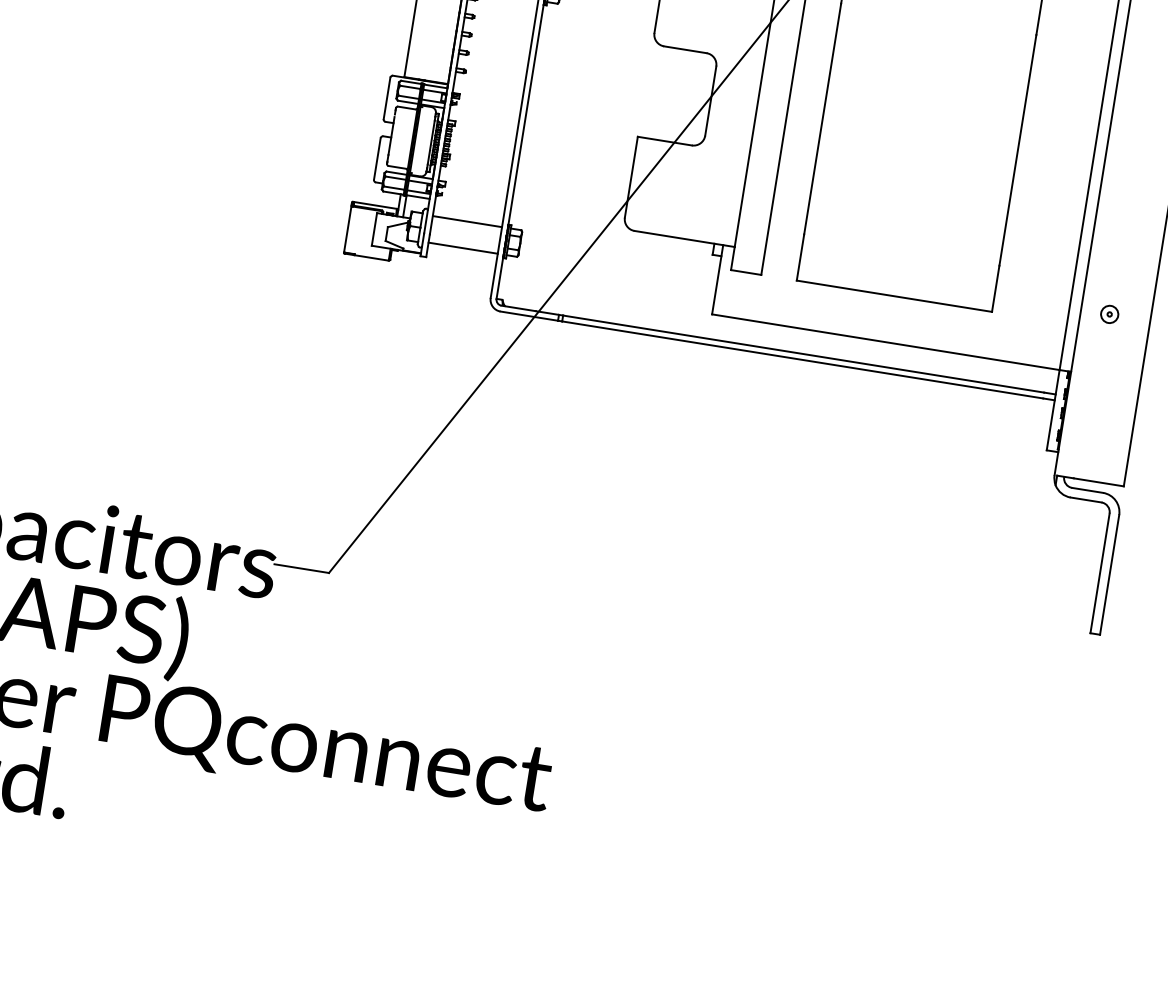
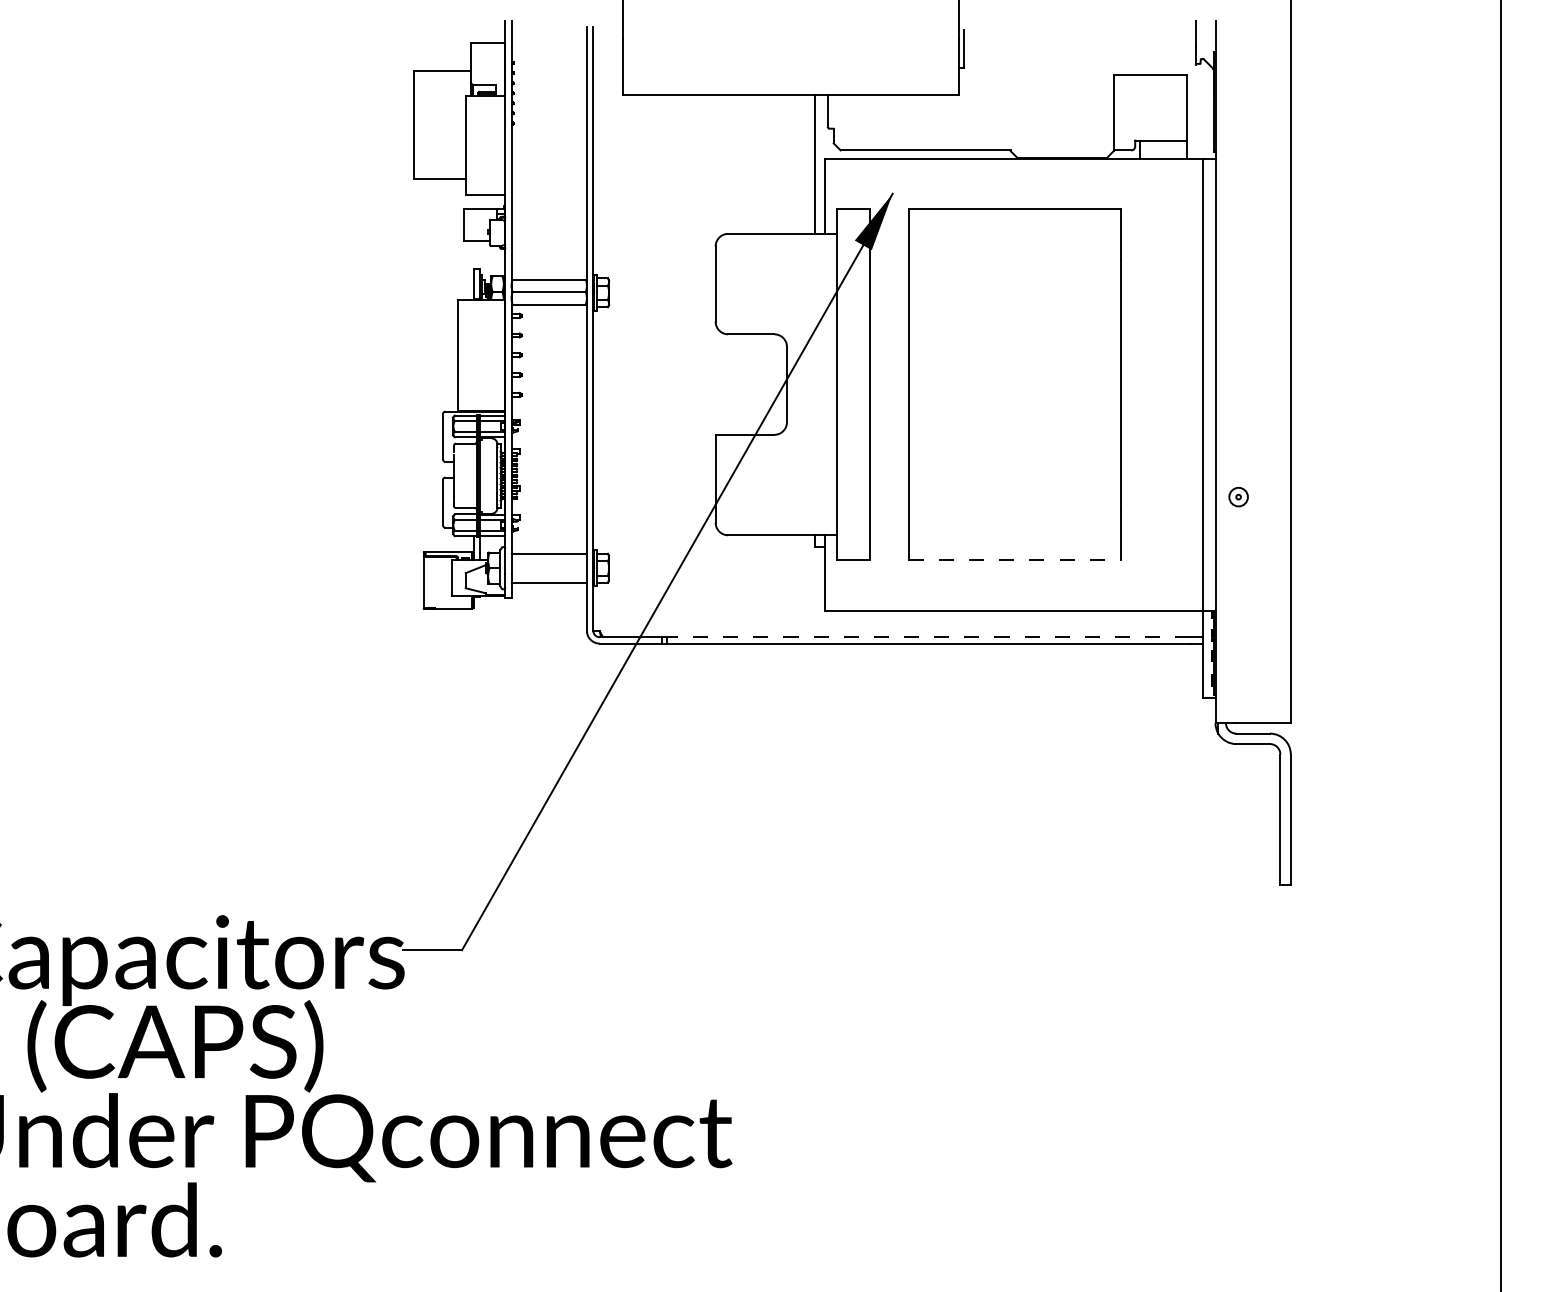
line: (894, 296) -> (1015, 560), solid -> dashed
part: (1109, 314) -> (1238, 497), moved
line: (803, 354) -> (928, 637), solid -> dashed

